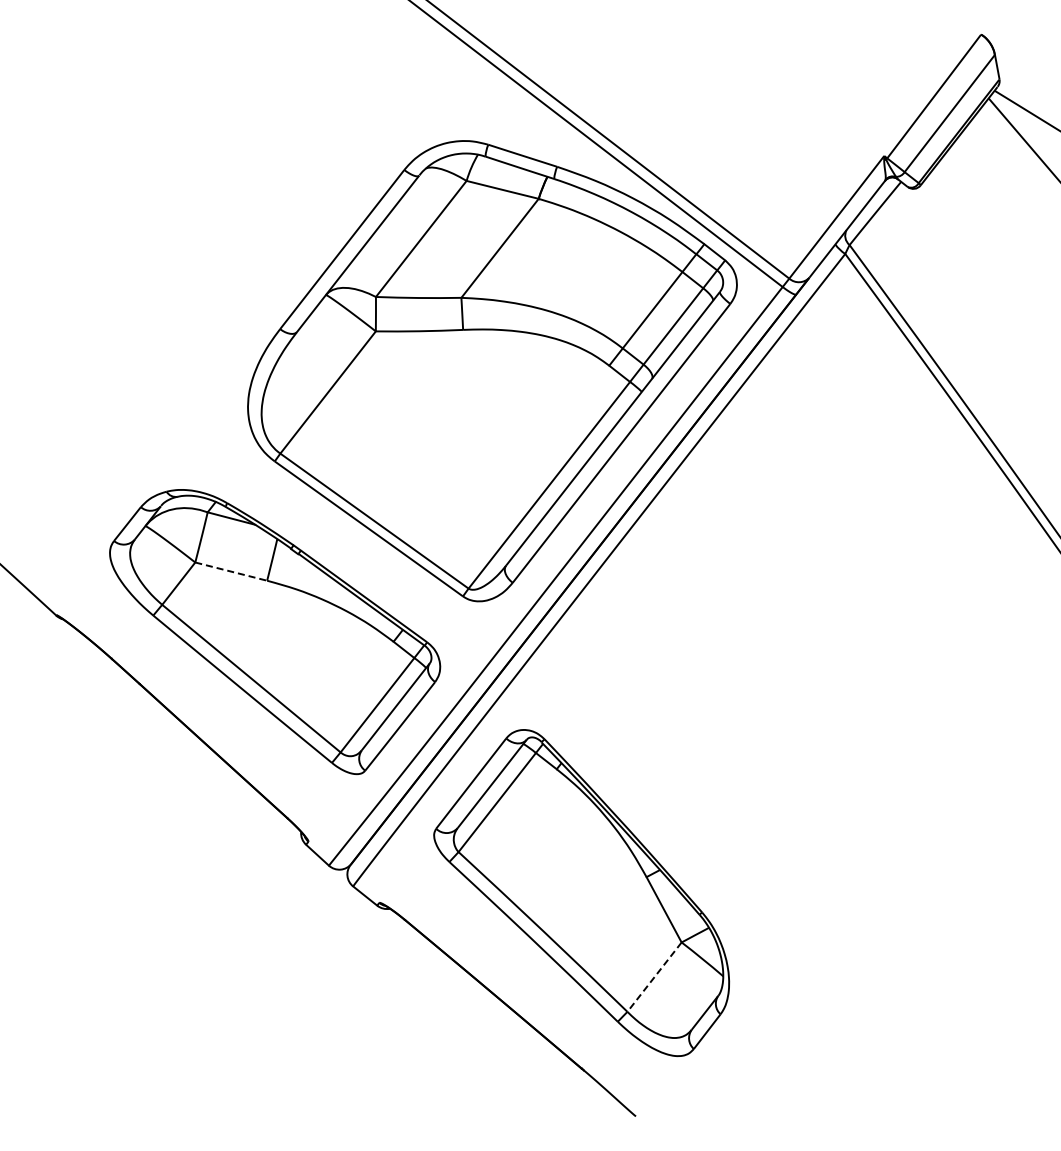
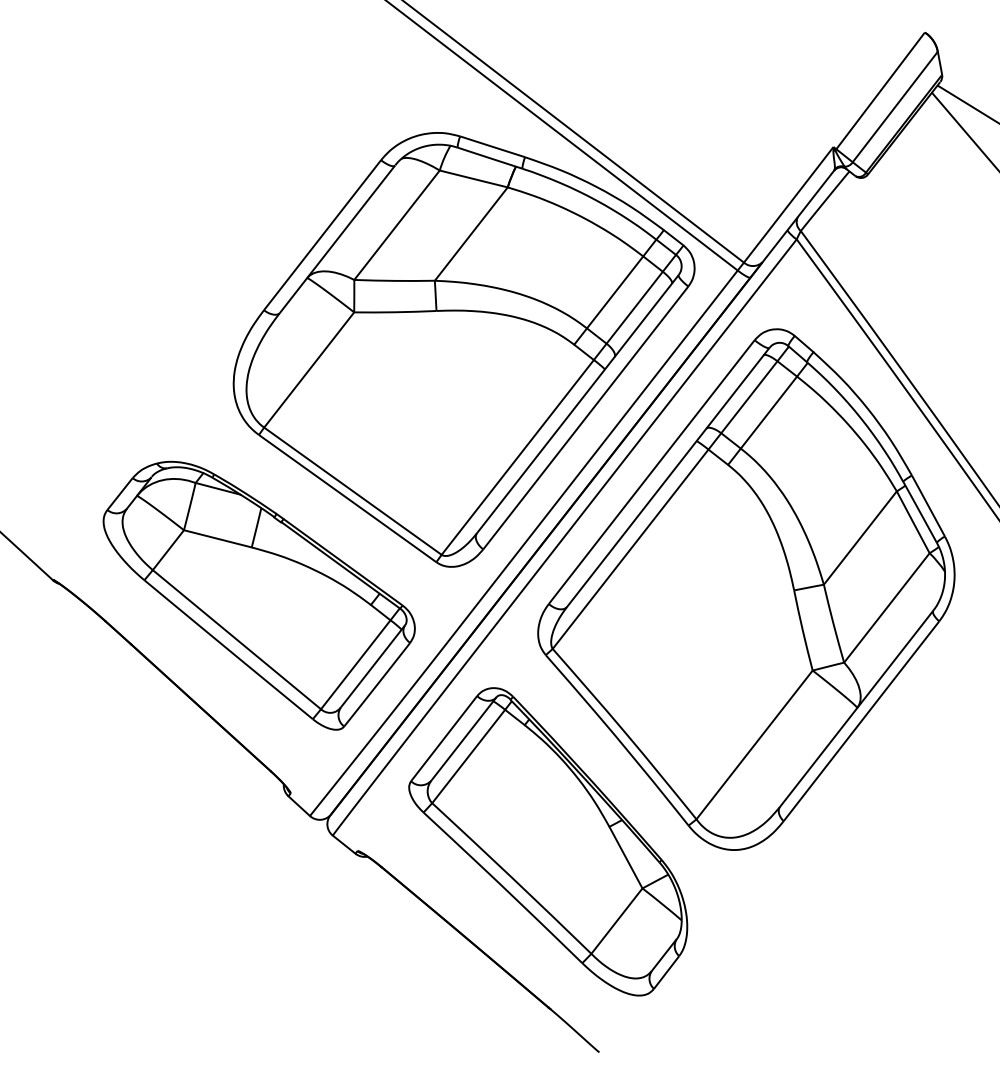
line: (231, 571) -> (218, 538), dashed -> solid
part: (791, 625) -> (746, 589), added
line: (654, 977) -> (616, 921), dashed -> solid

